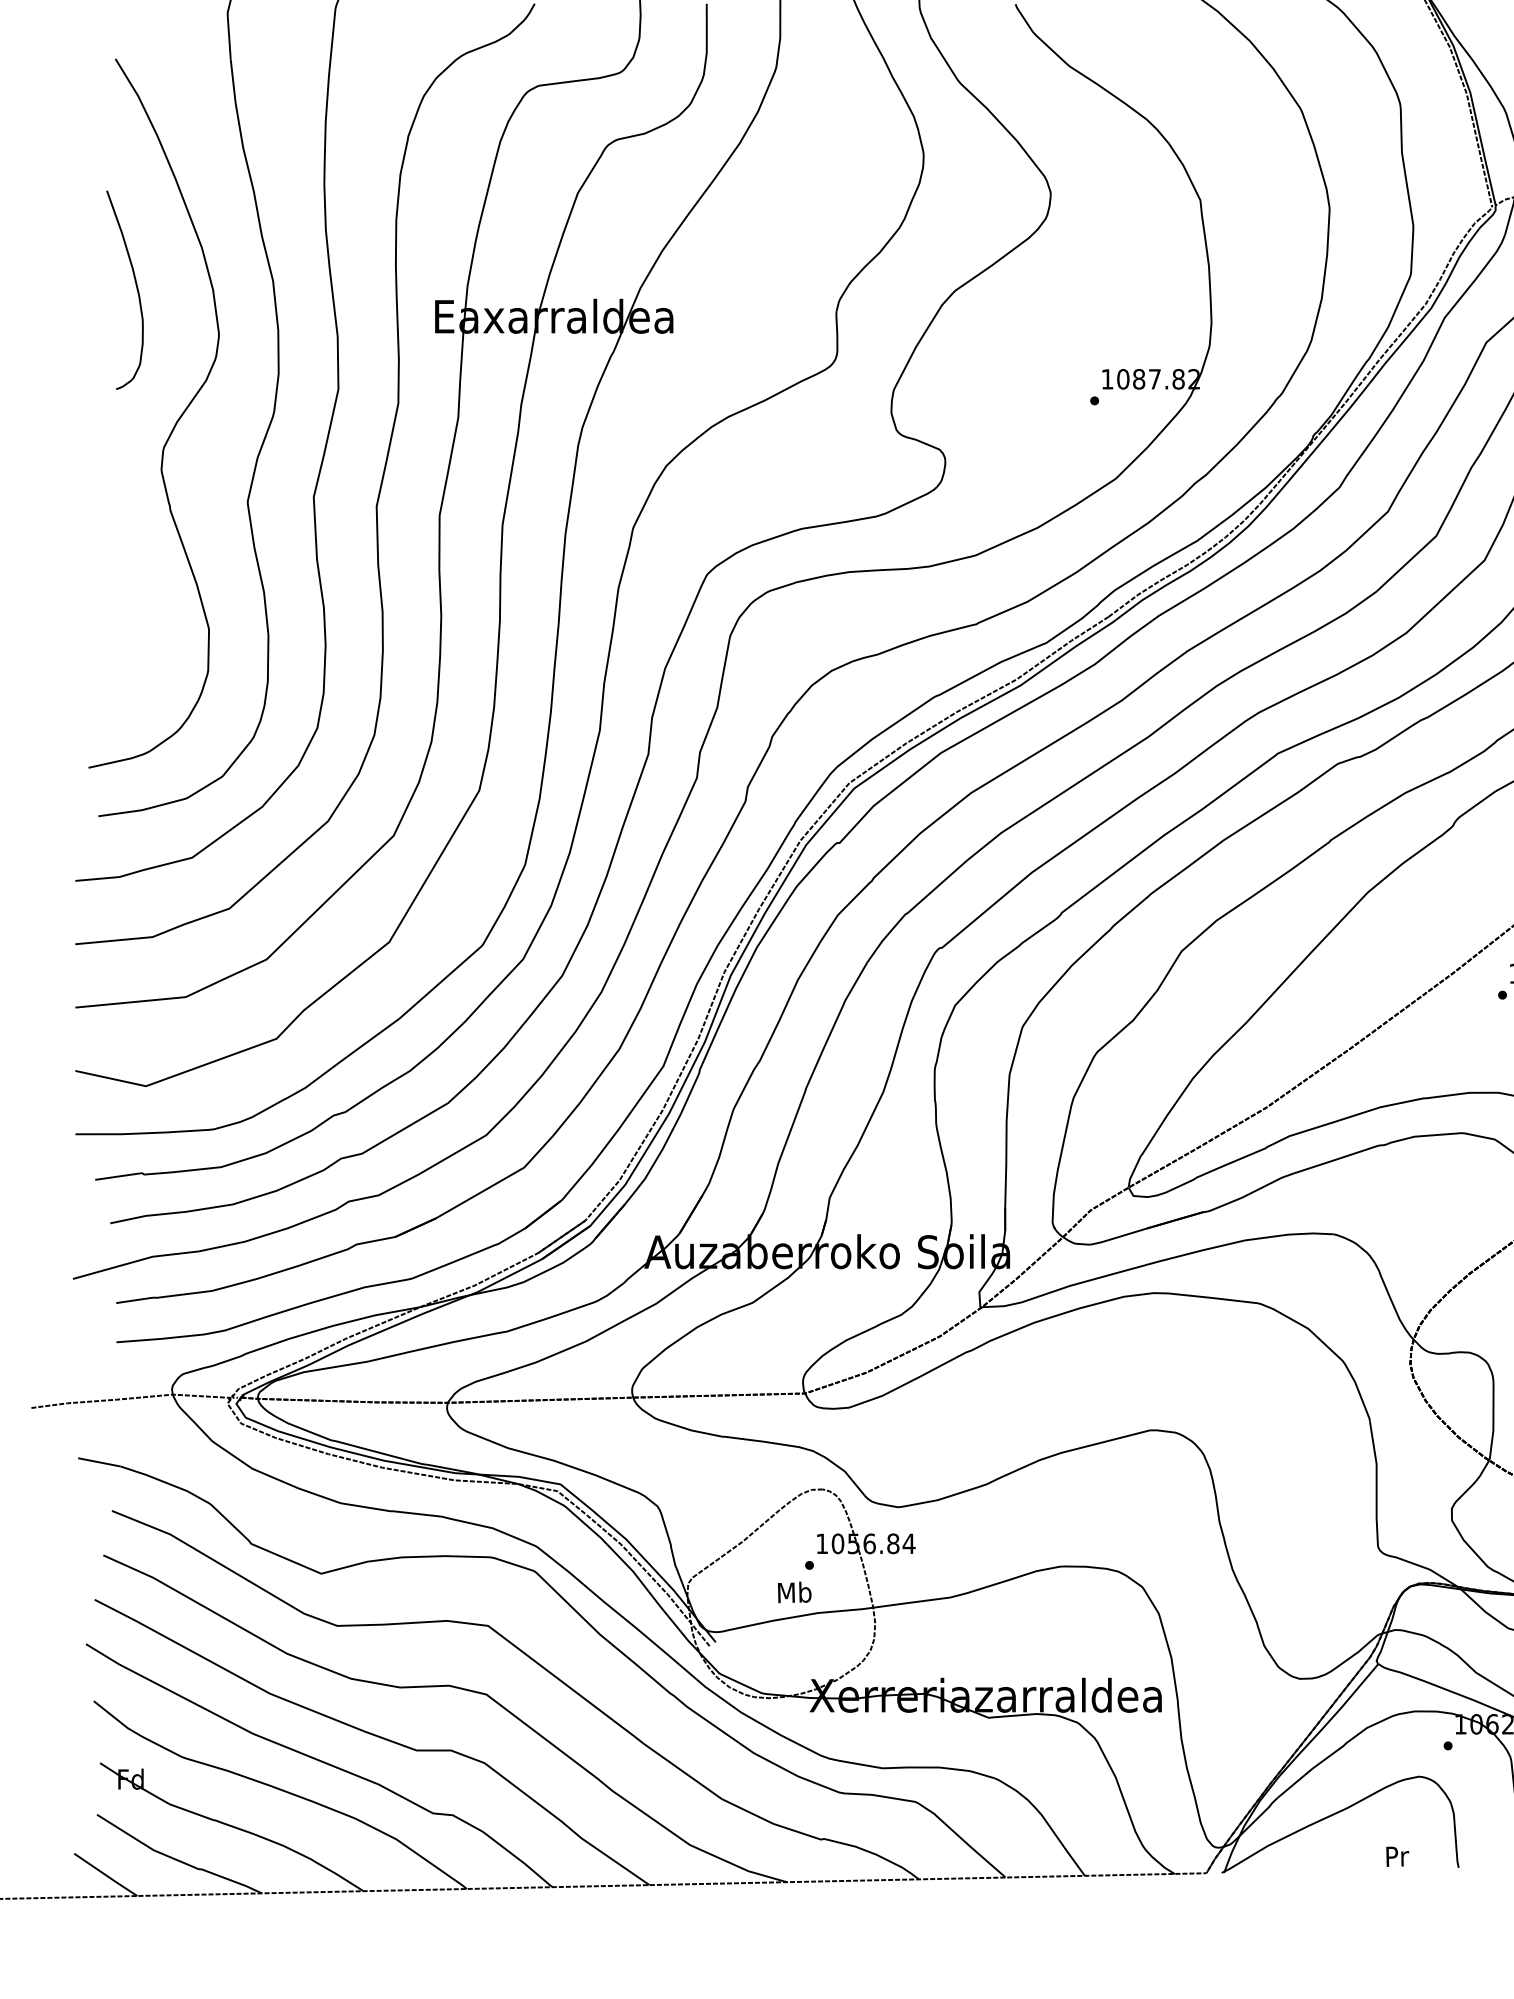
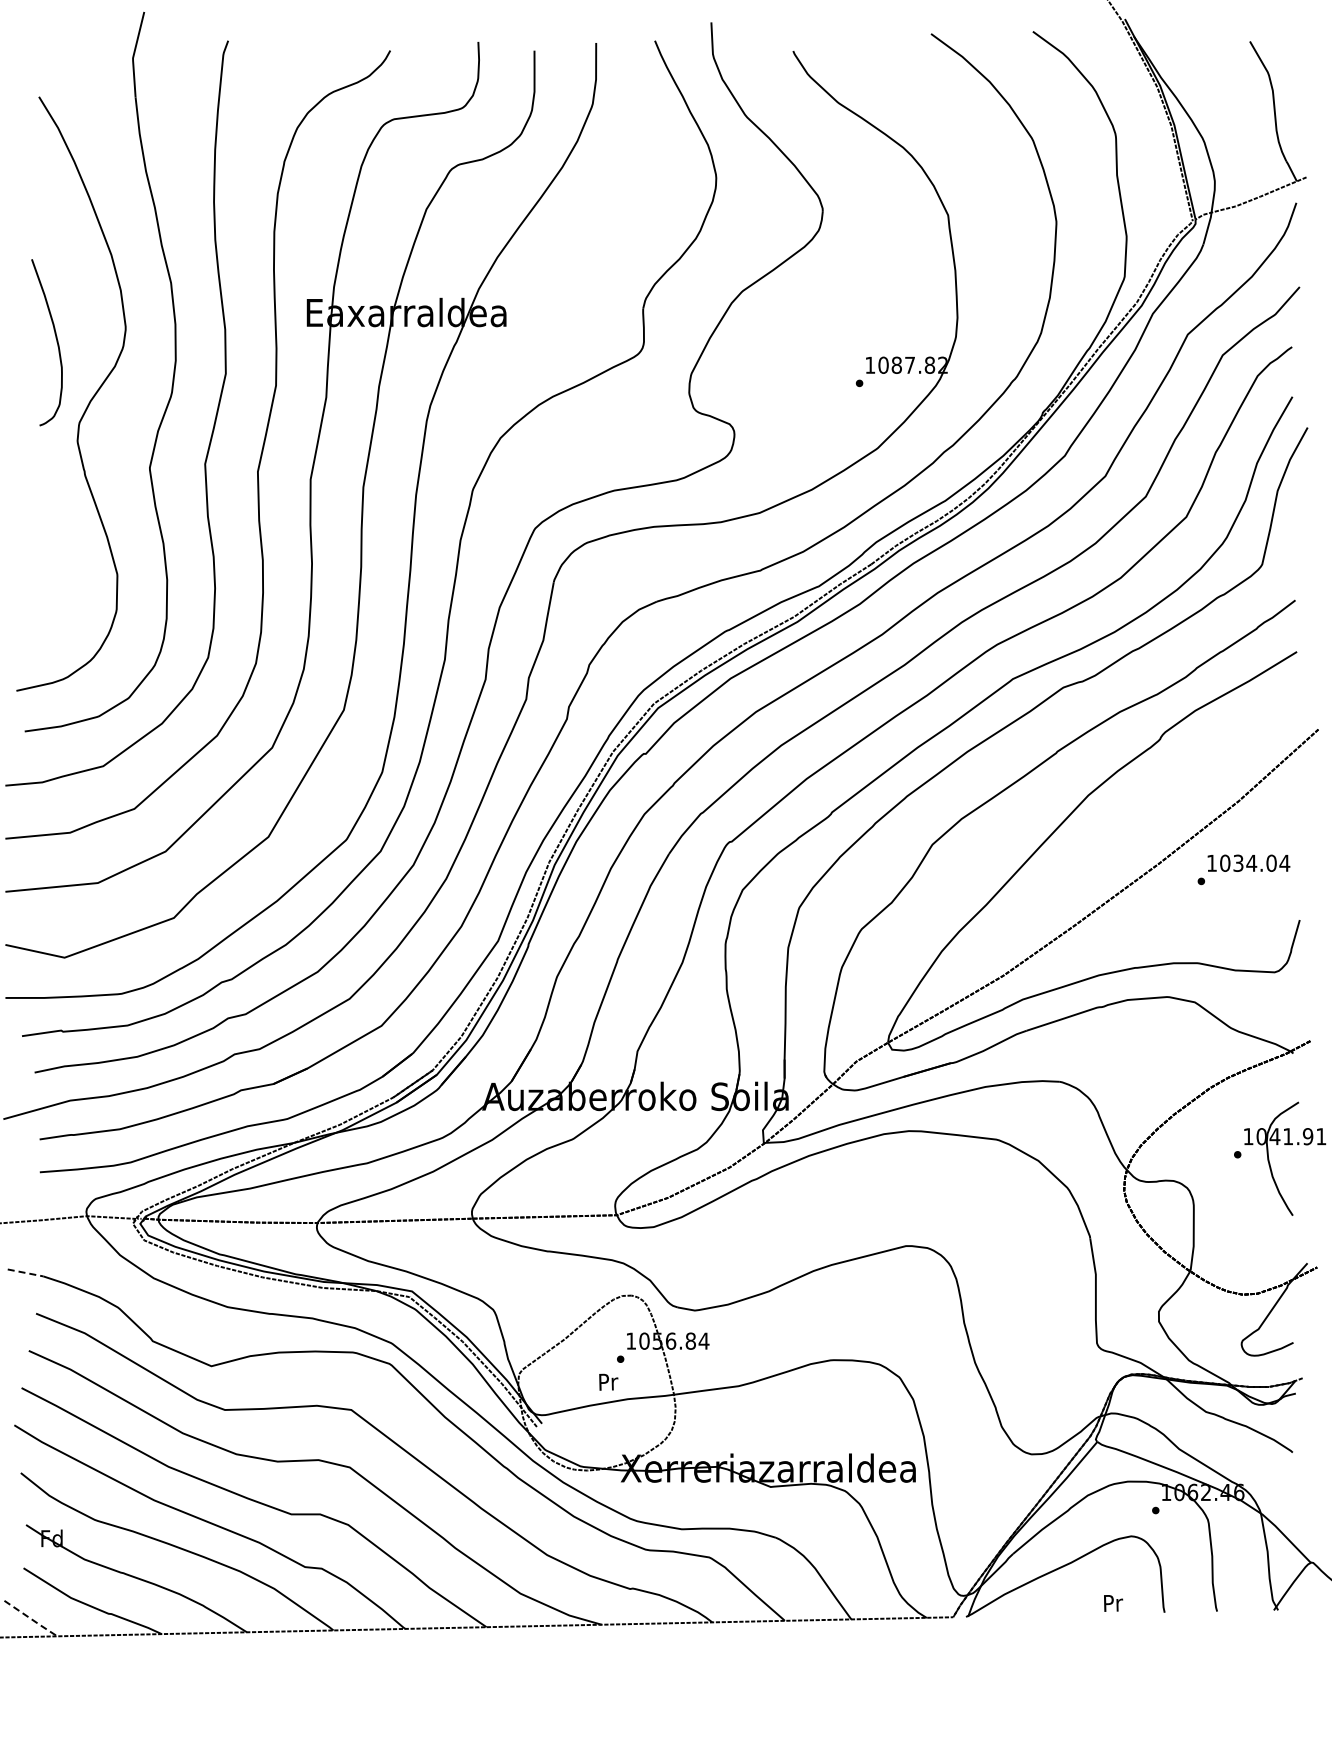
curve: (135, 285) -> (55, 338), moved
line: (100, 1463) -> (26, 1273), solid -> dashed
text: (795, 1591) -> (608, 1381), Mb -> Pr
line: (106, 1875) -> (31, 1619), solid -> dashed

